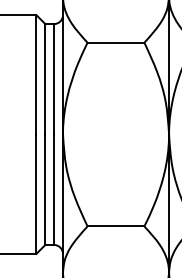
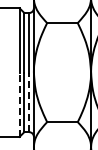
line: (54, 190) -> (29, 102), solid -> dashed
line: (36, 193) -> (19, 104), solid -> dashed

